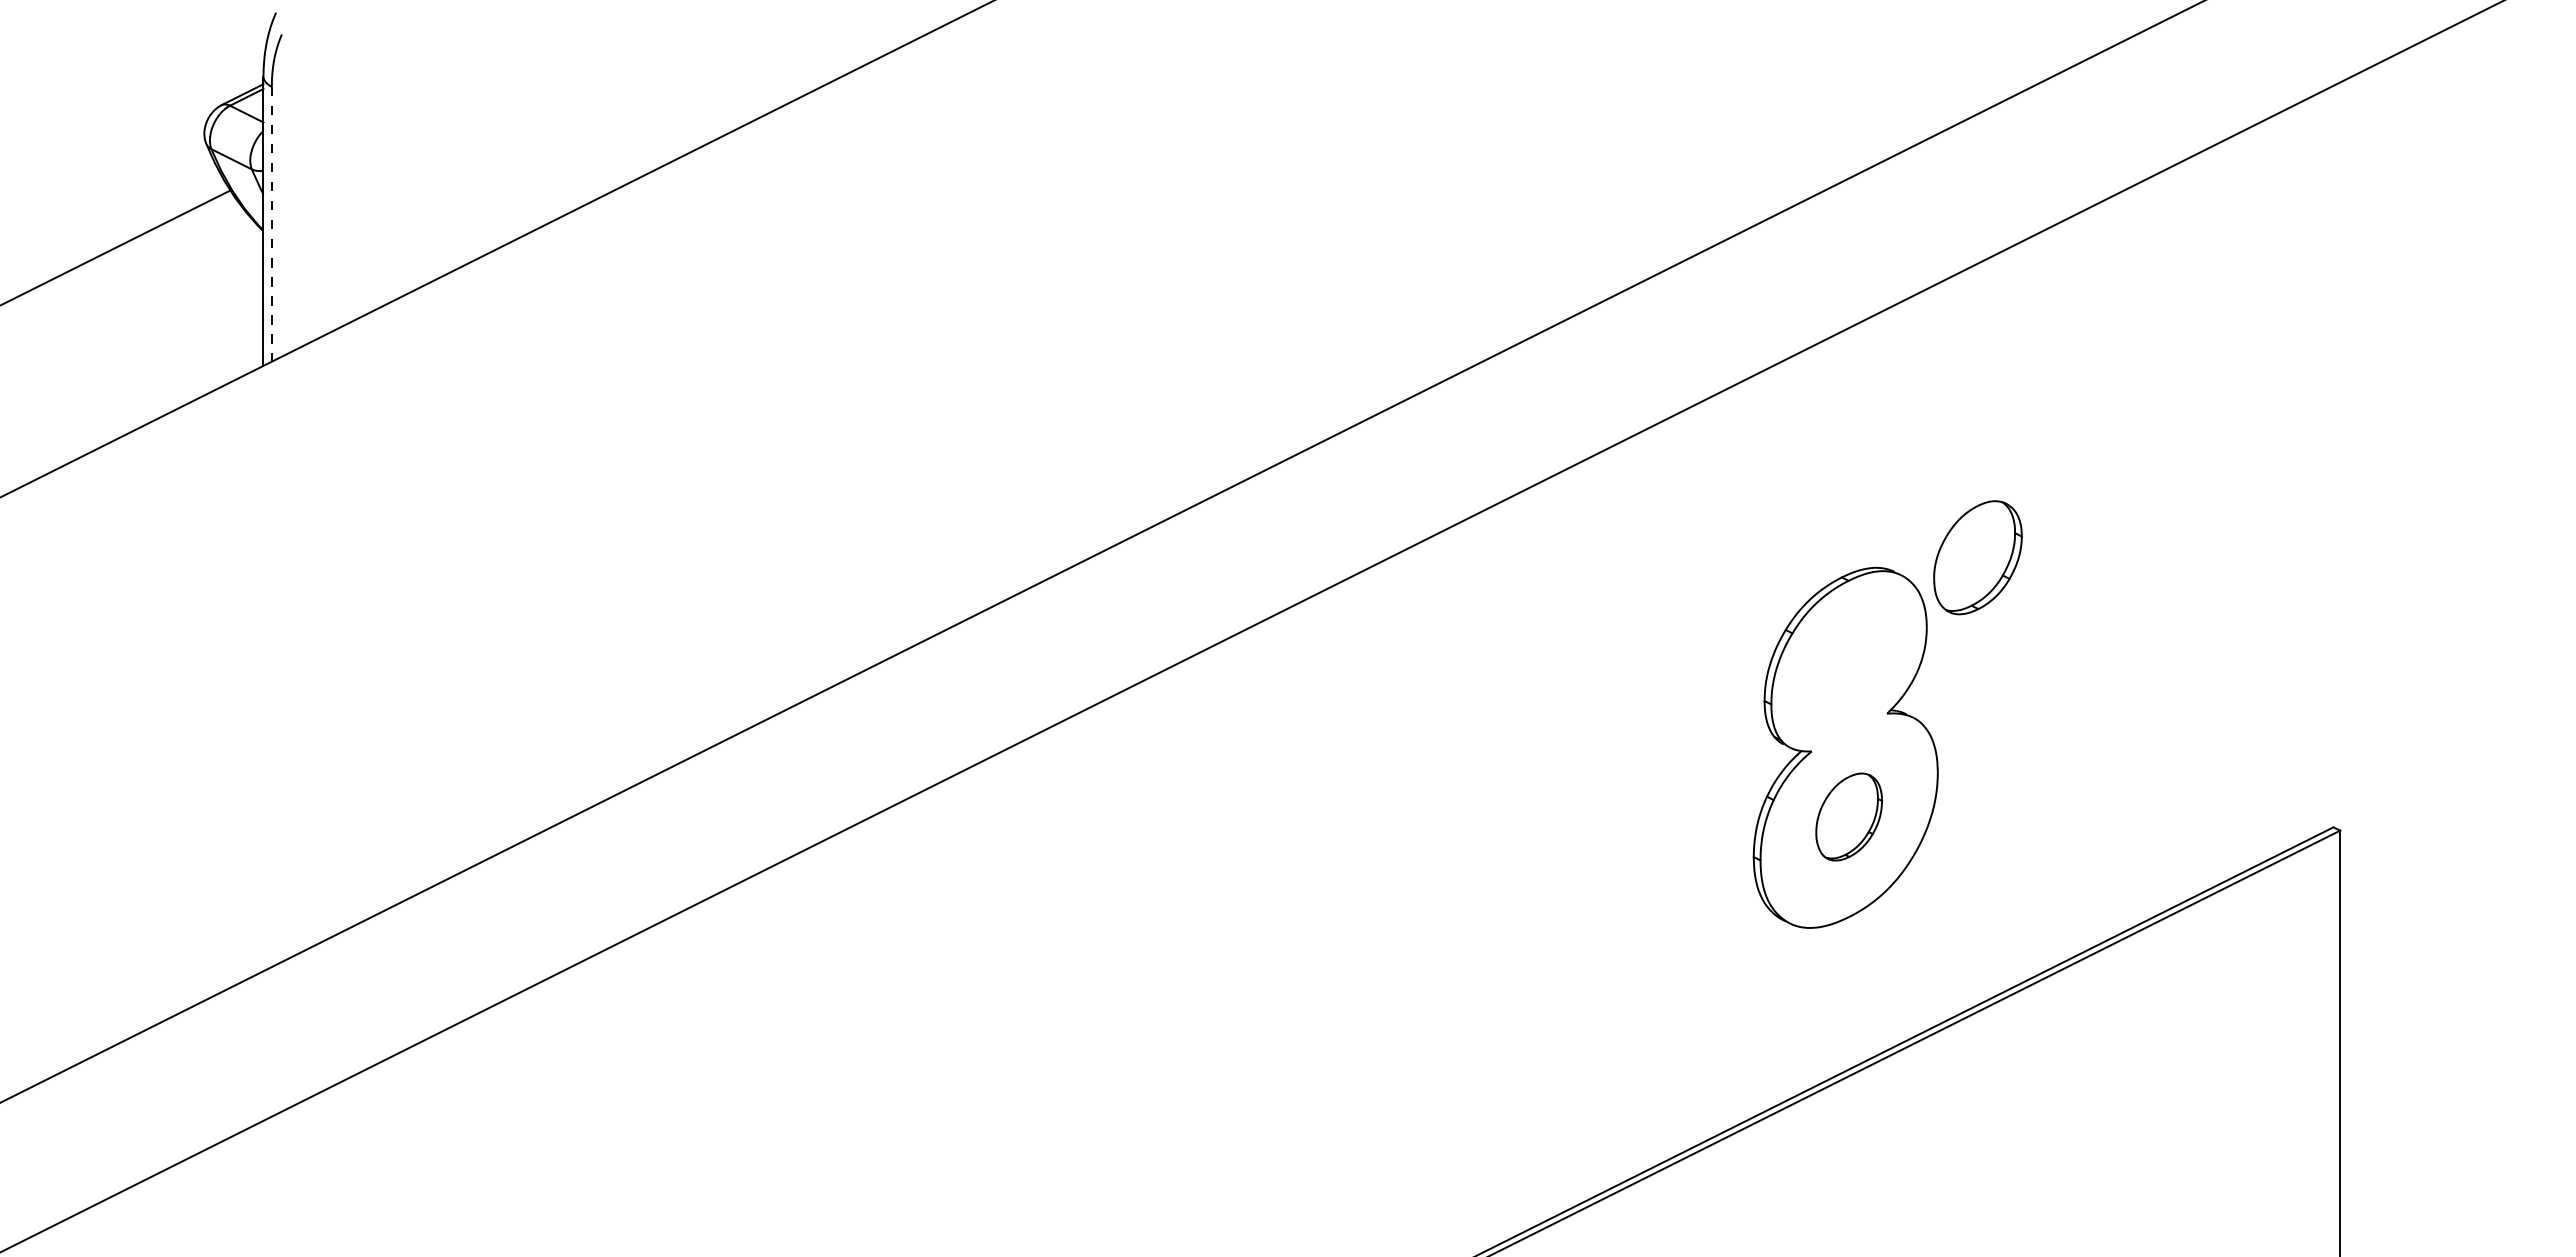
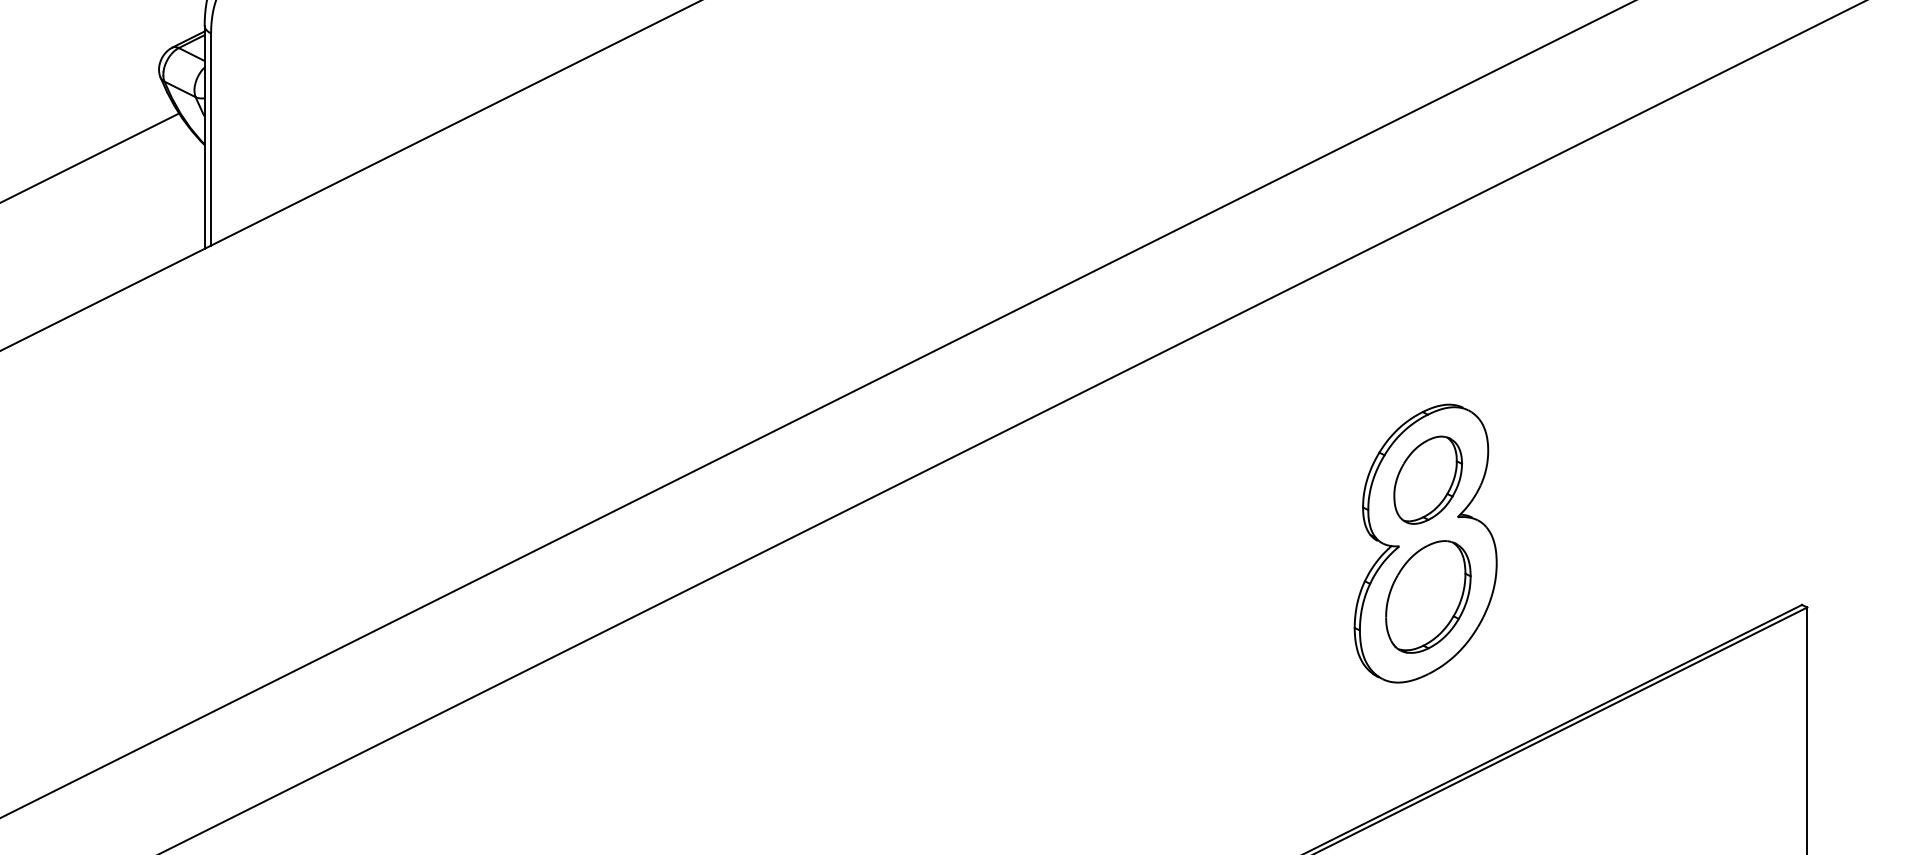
line: (271, 224) -> (210, 139), dashed -> solid
part: (1977, 557) -> (1427, 480), moved
part: (1848, 816) -> (1427, 596), size x1.67

